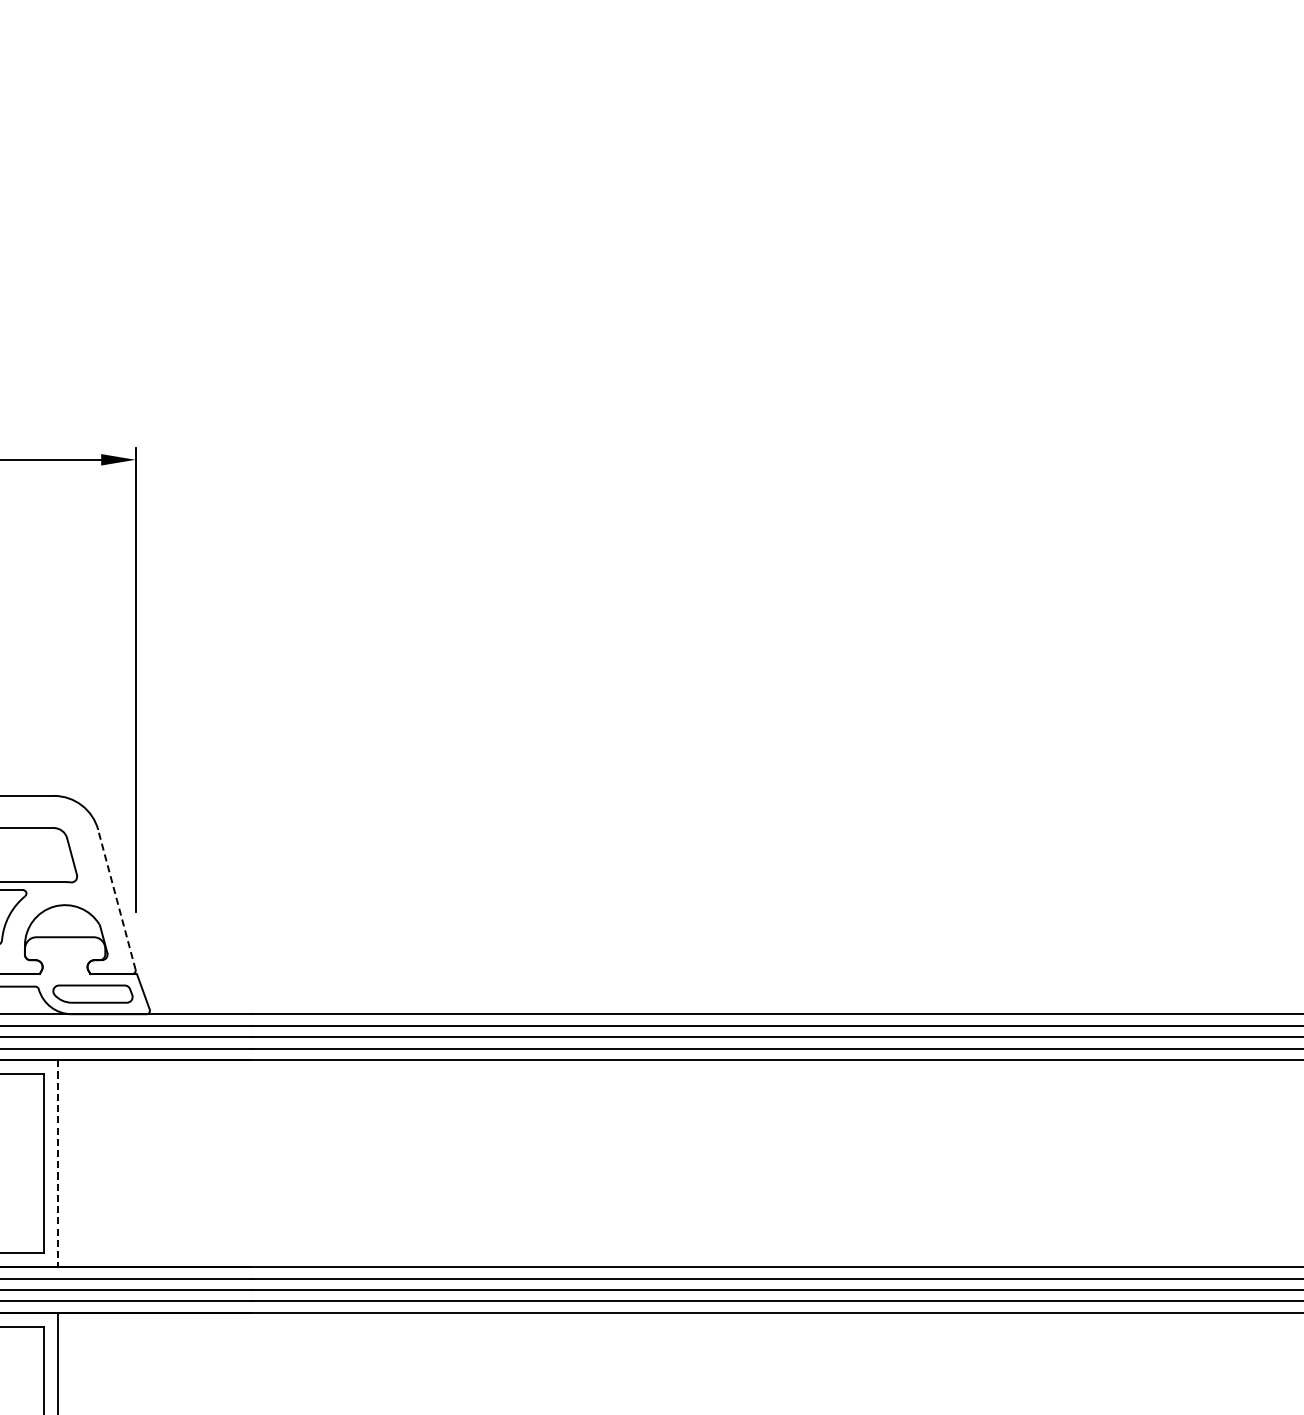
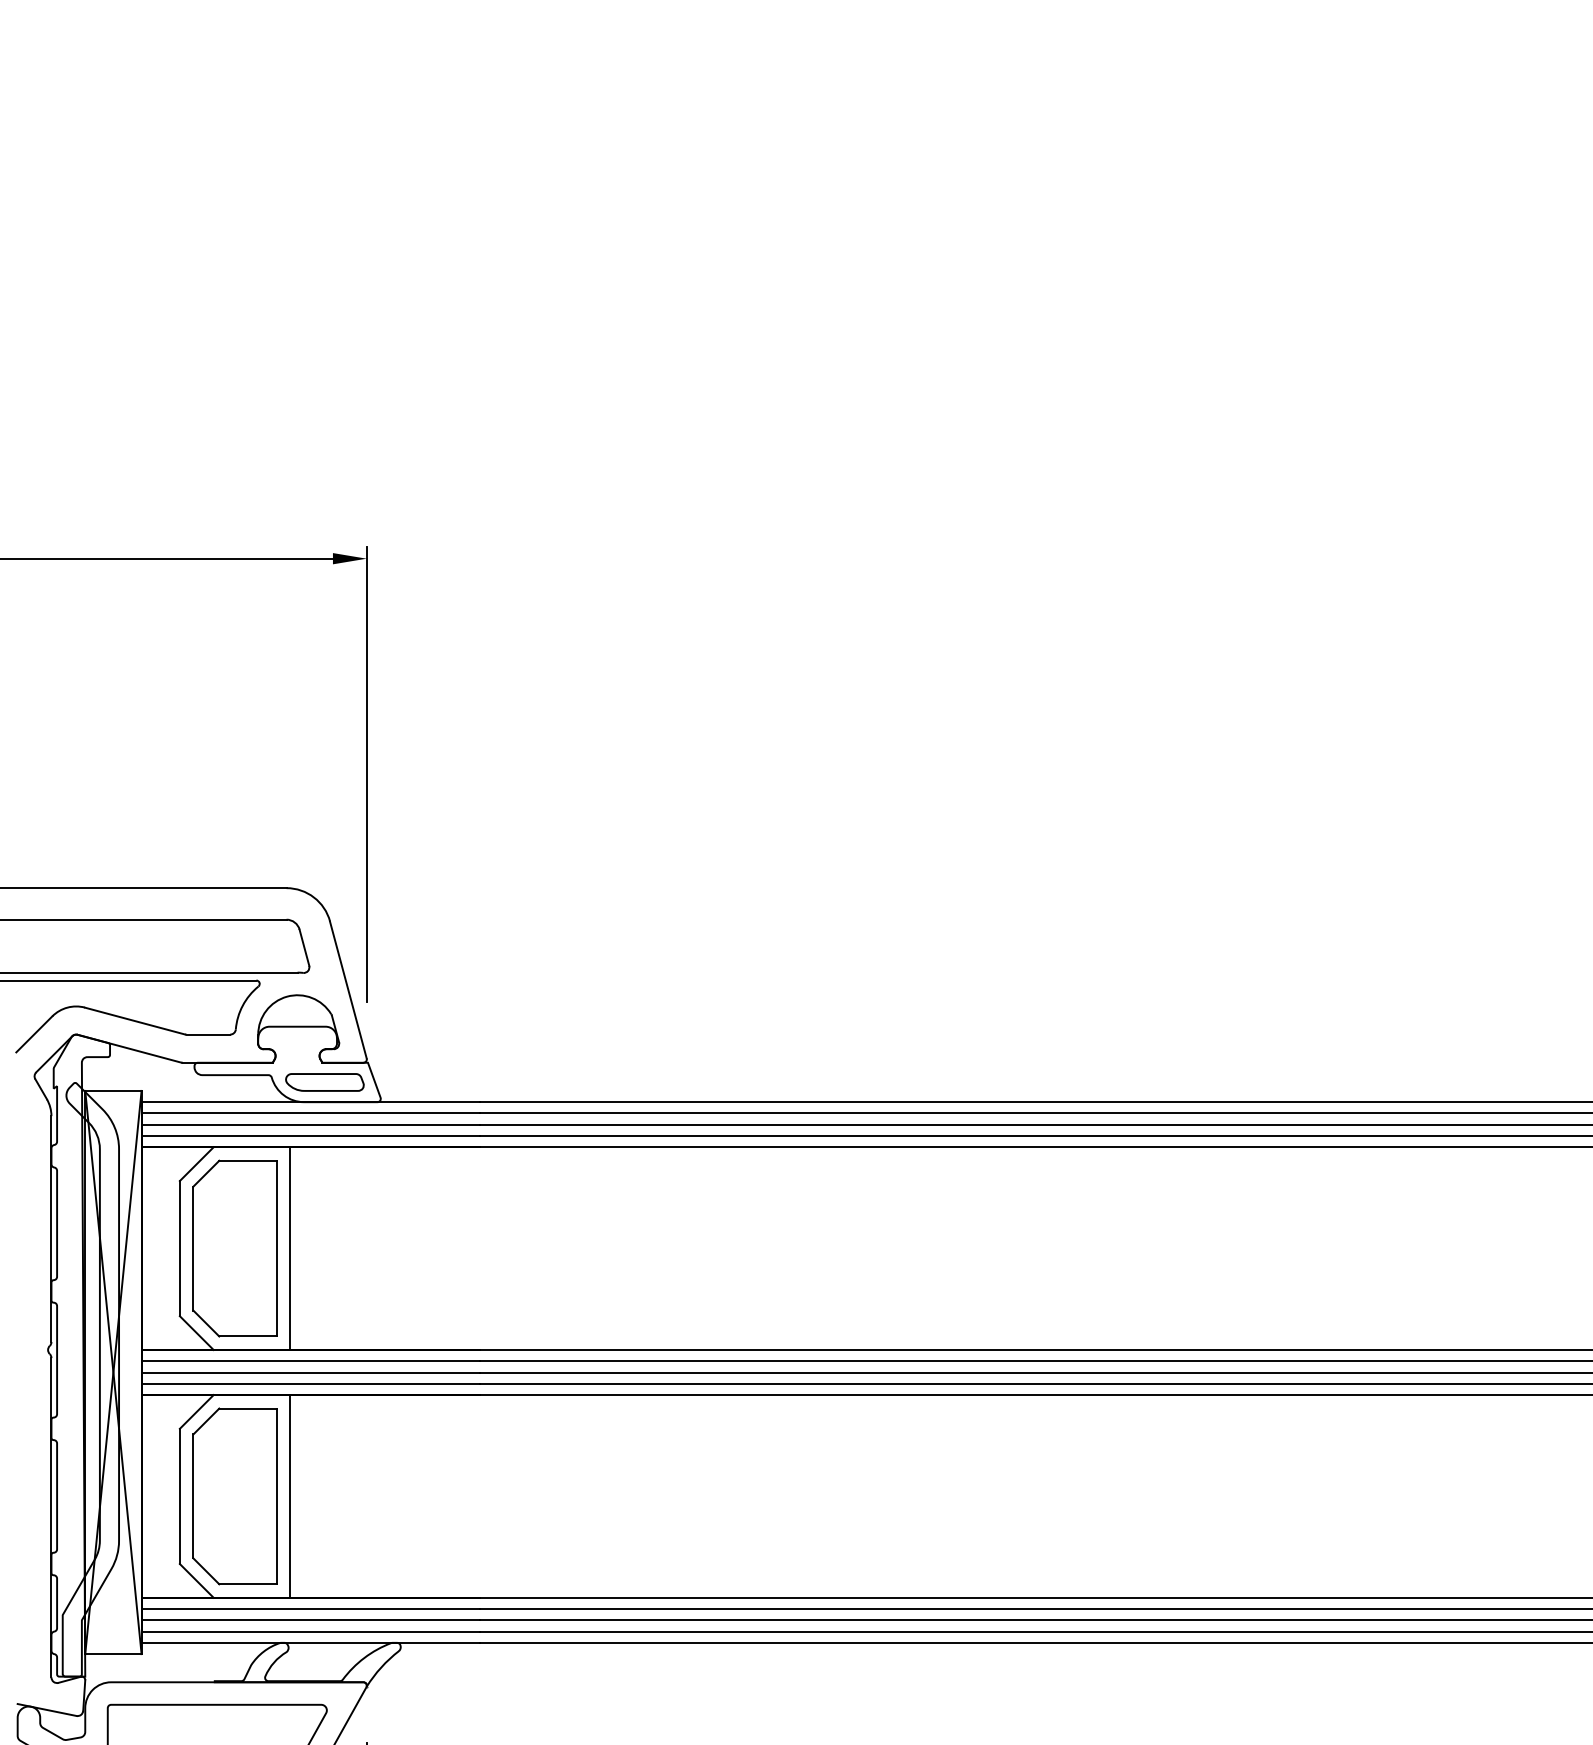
line: (117, 900) -> (348, 990), dashed -> solid
line: (57, 1164) -> (290, 1249), dashed -> solid

